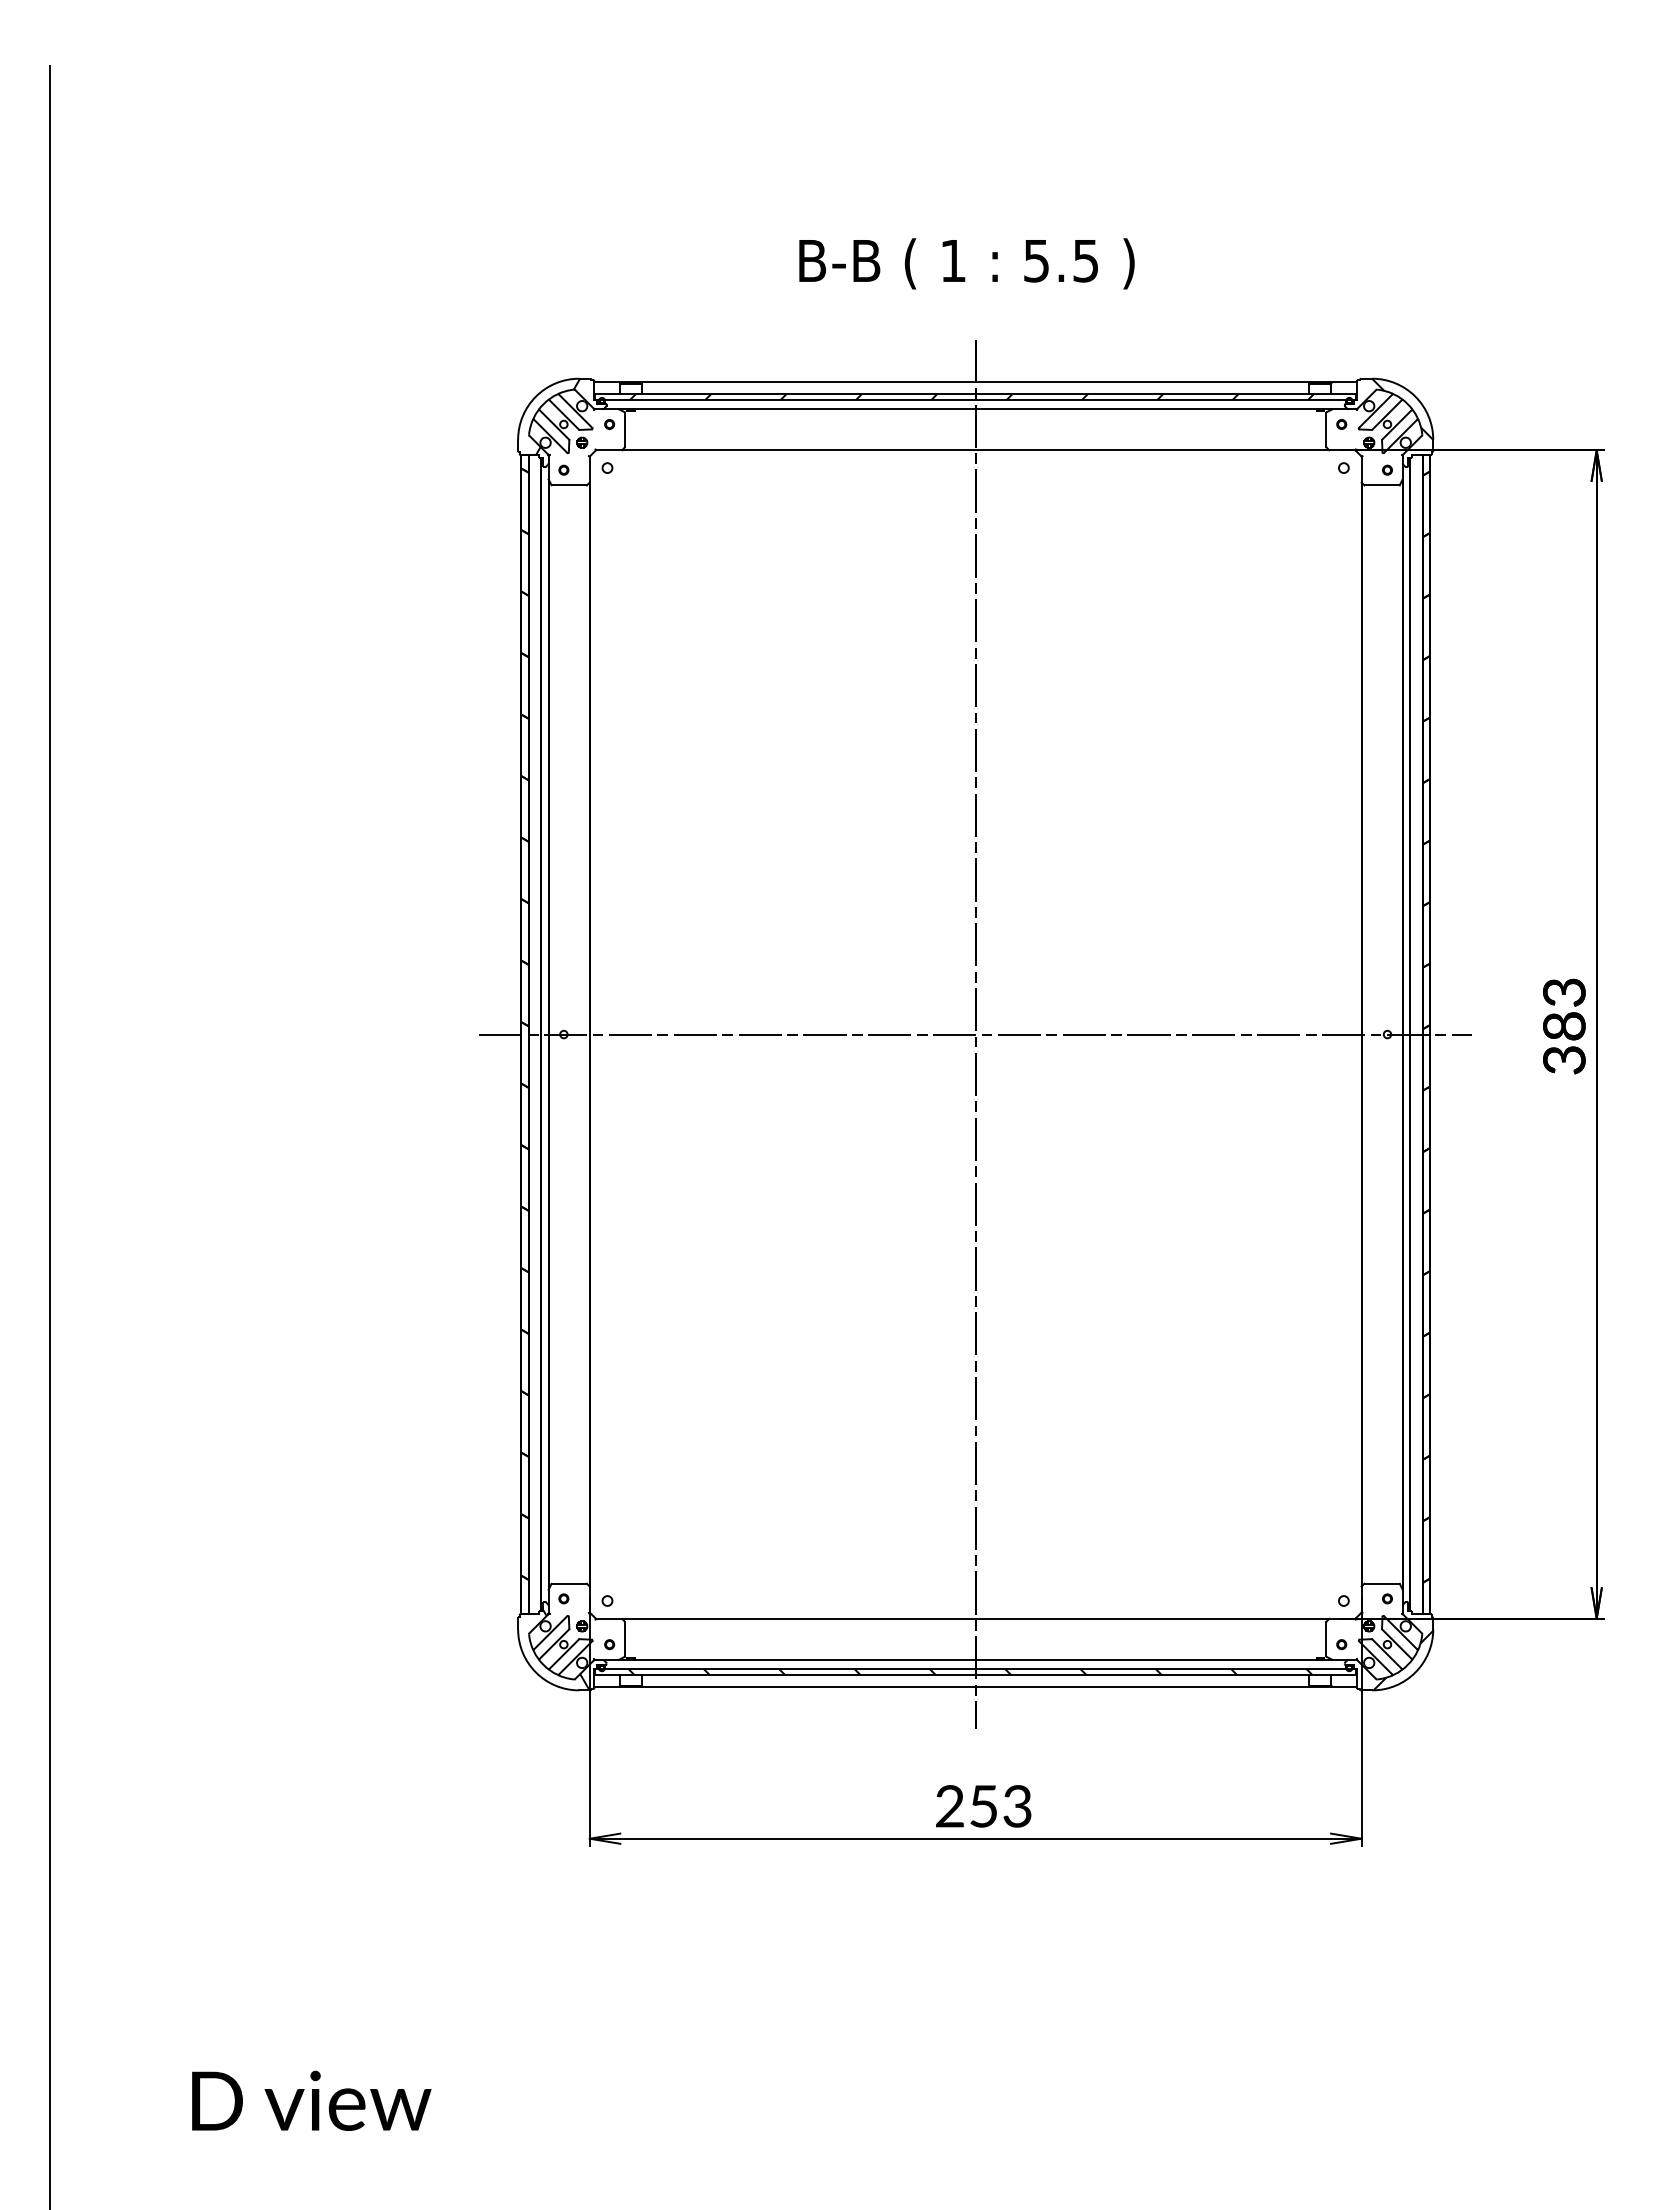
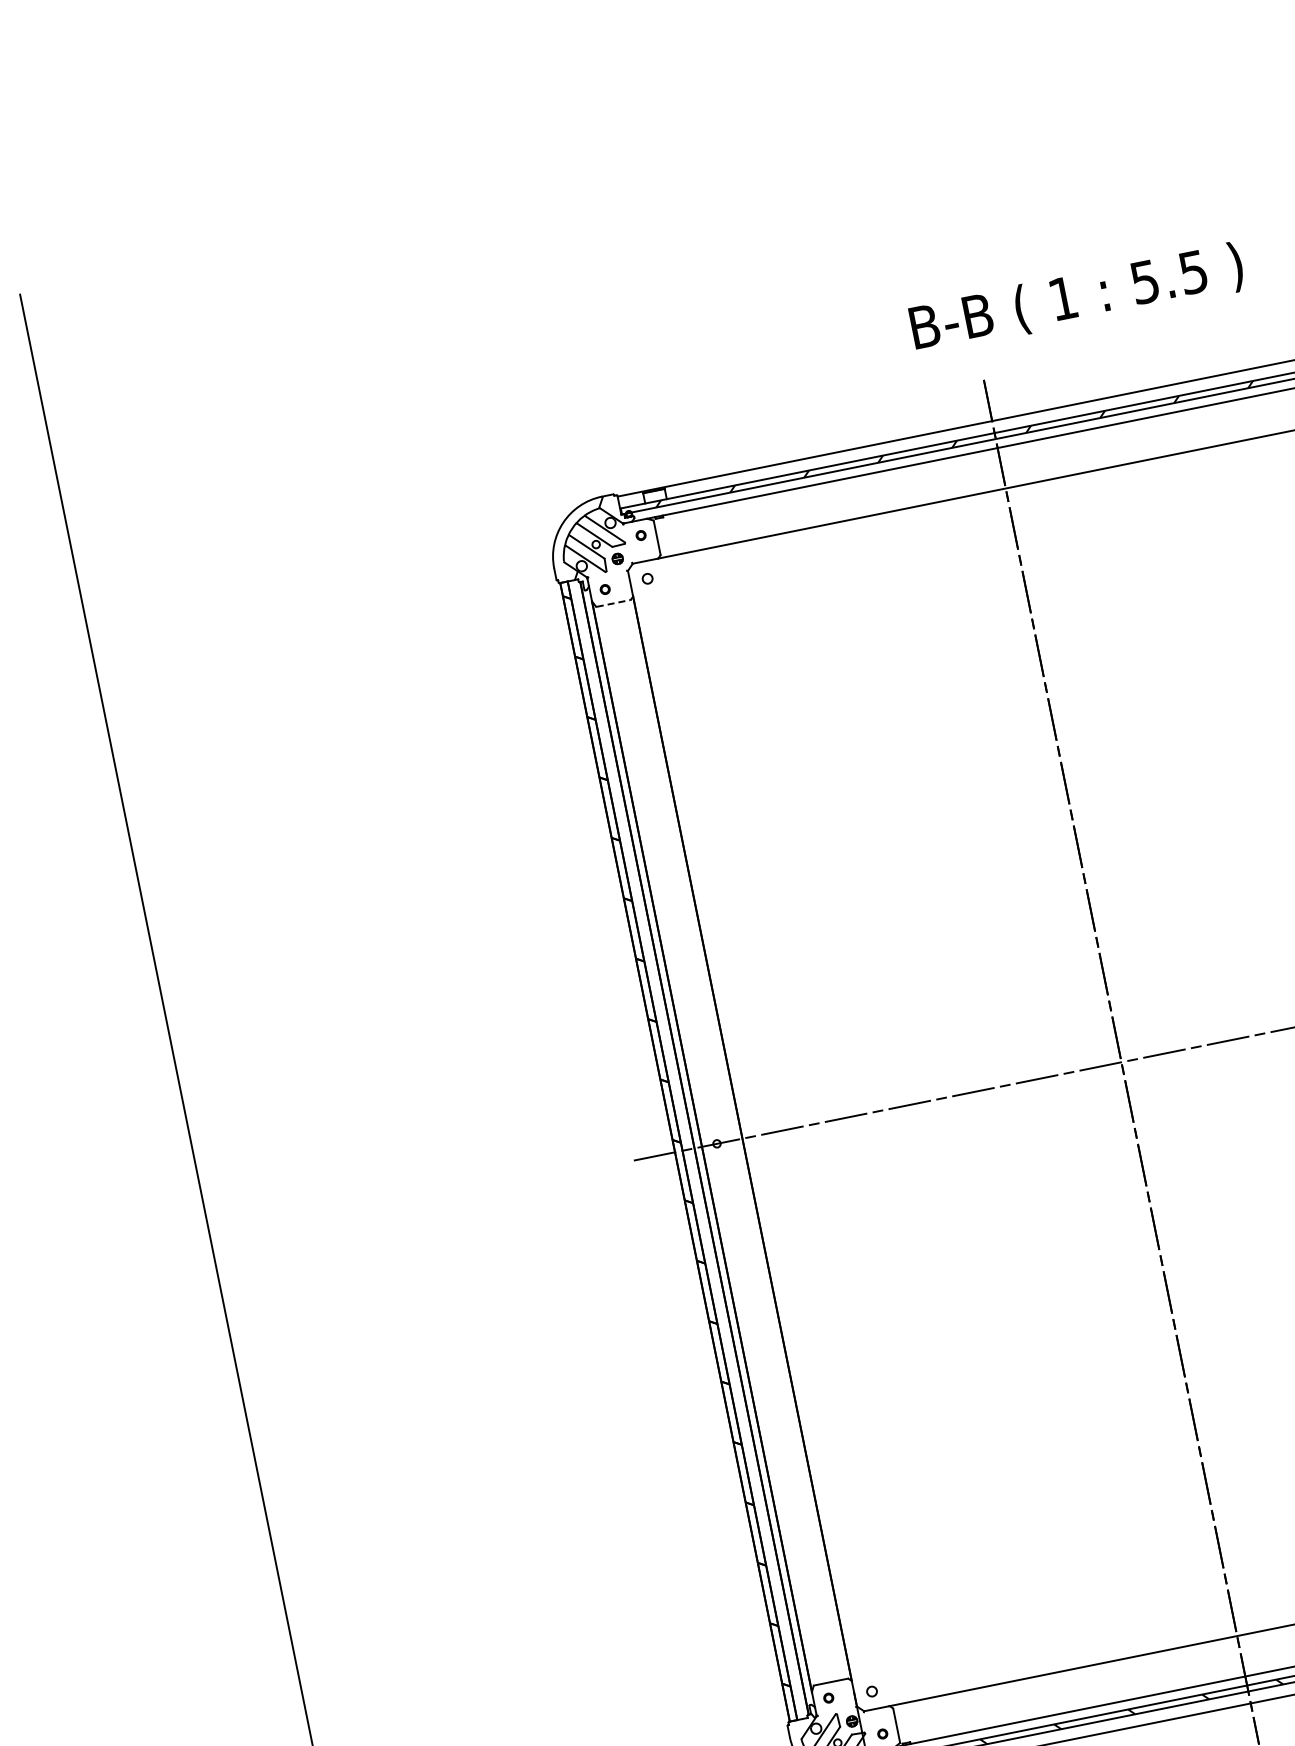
text: (966, 263) -> (1076, 298), moved
line: (569, 485) -> (613, 603), solid -> dashed

